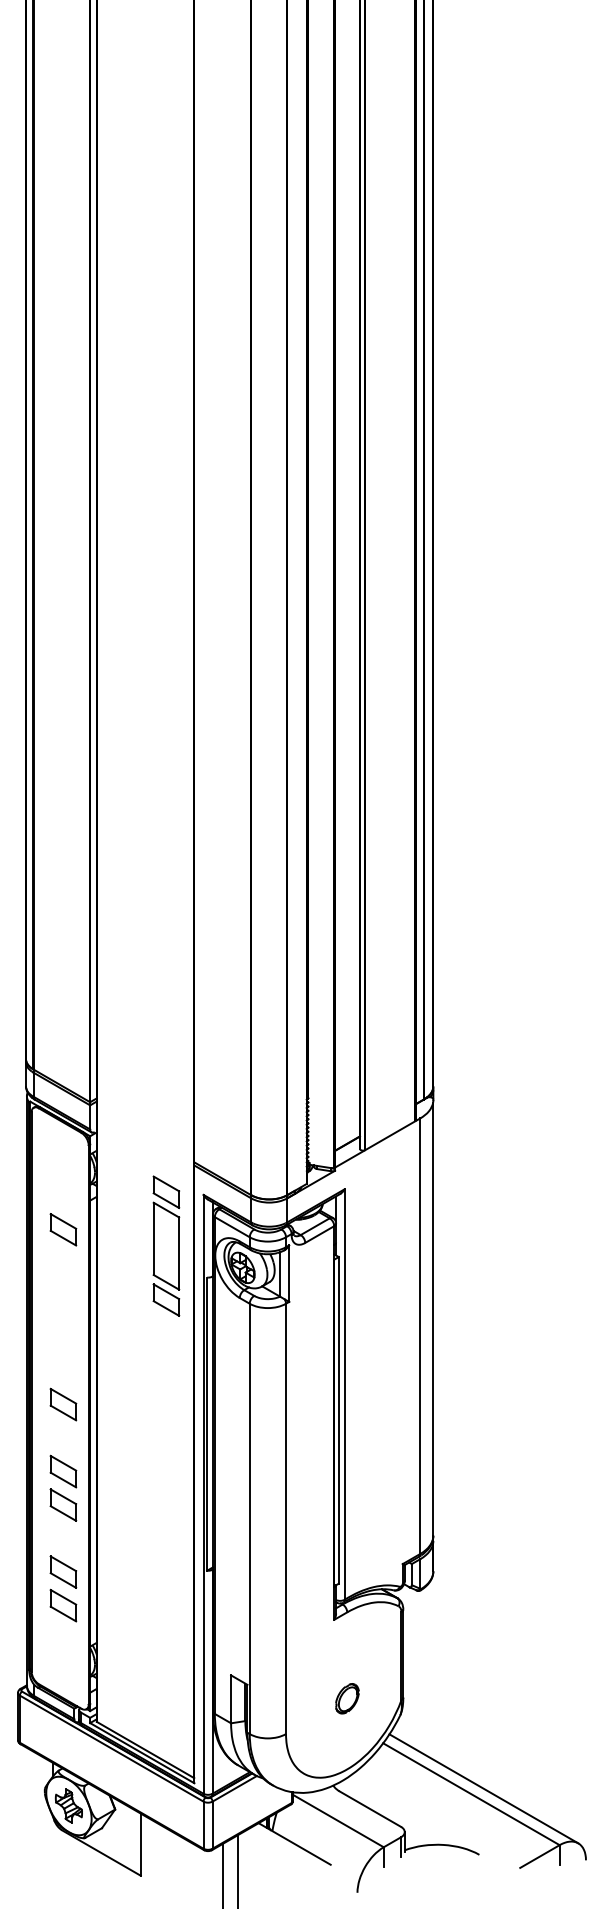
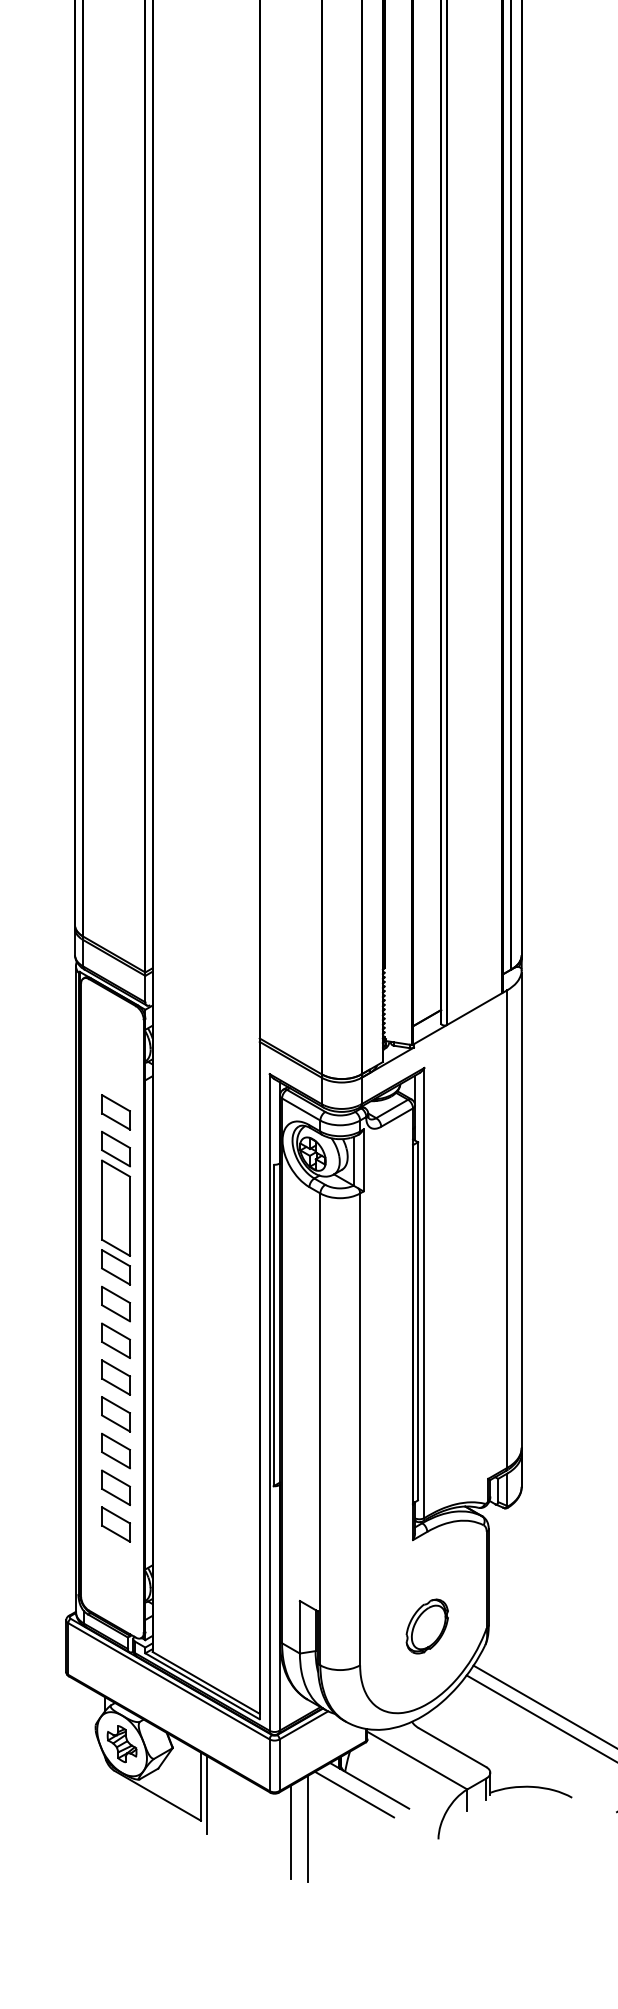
part: (166, 1245) -> (116, 1207), moved
part: (63, 1437) -> (116, 1340), added
part: (63, 1538) -> (116, 1450), added
part: (347, 1698) -> (427, 1626), size x1.67
line: (280, 1851) -> (354, 1794), added
line: (146, 1852) -> (207, 1795), added

